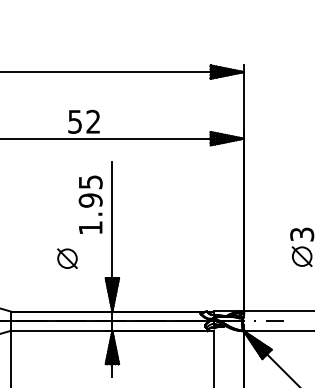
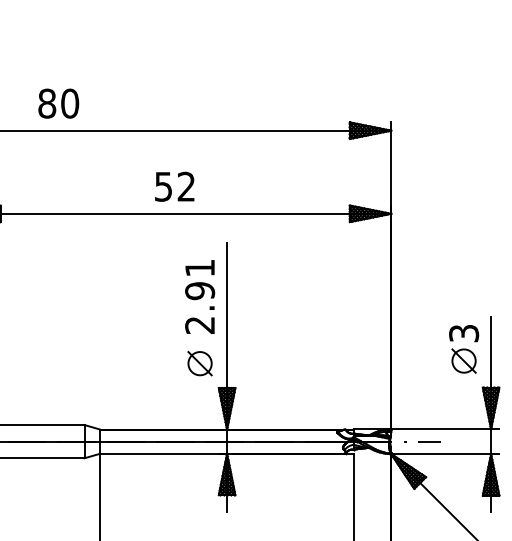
text: (83, 121) -> (174, 186), moved
text: (91, 204) -> (200, 296), 1.95 -> 2.91
part: (67, 258) -> (199, 363), moved

